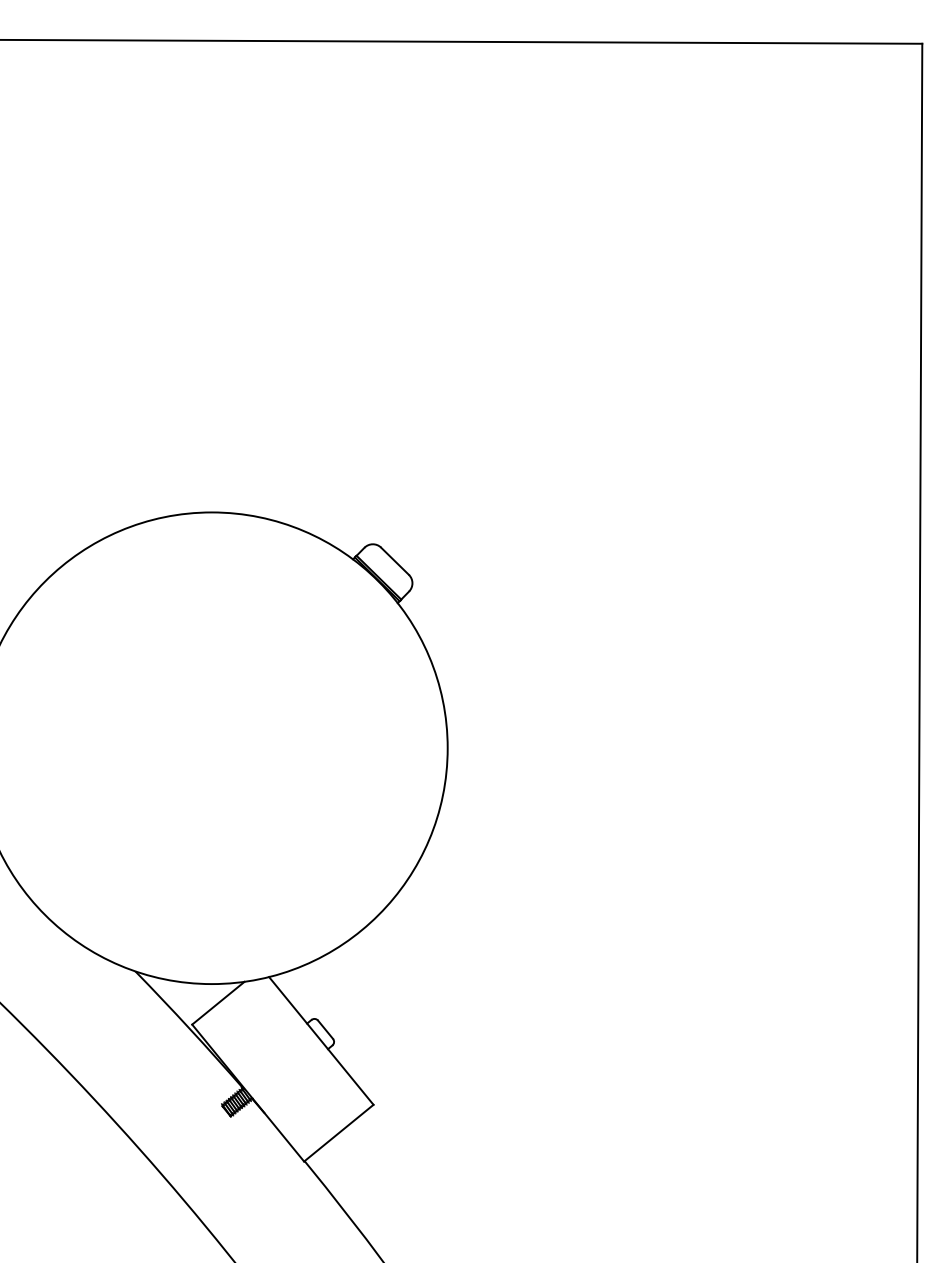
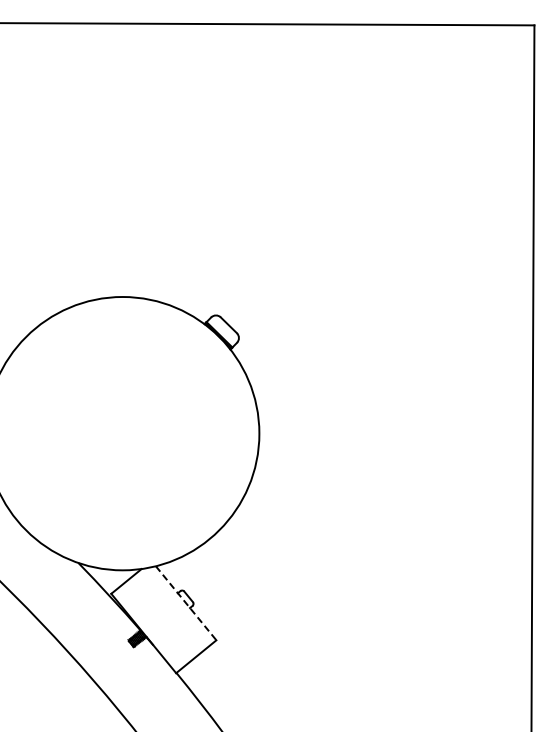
line: (321, 1041) -> (186, 603), solid -> dashed

